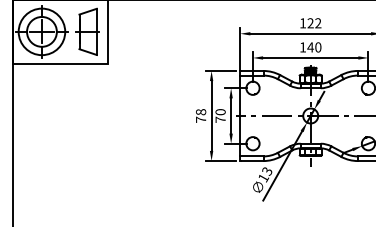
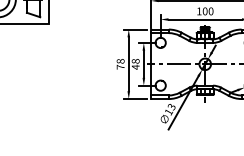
text: (310, 47) -> (205, 11), 140 -> 100
text: (220, 116) -> (135, 64), 70 -> 48

